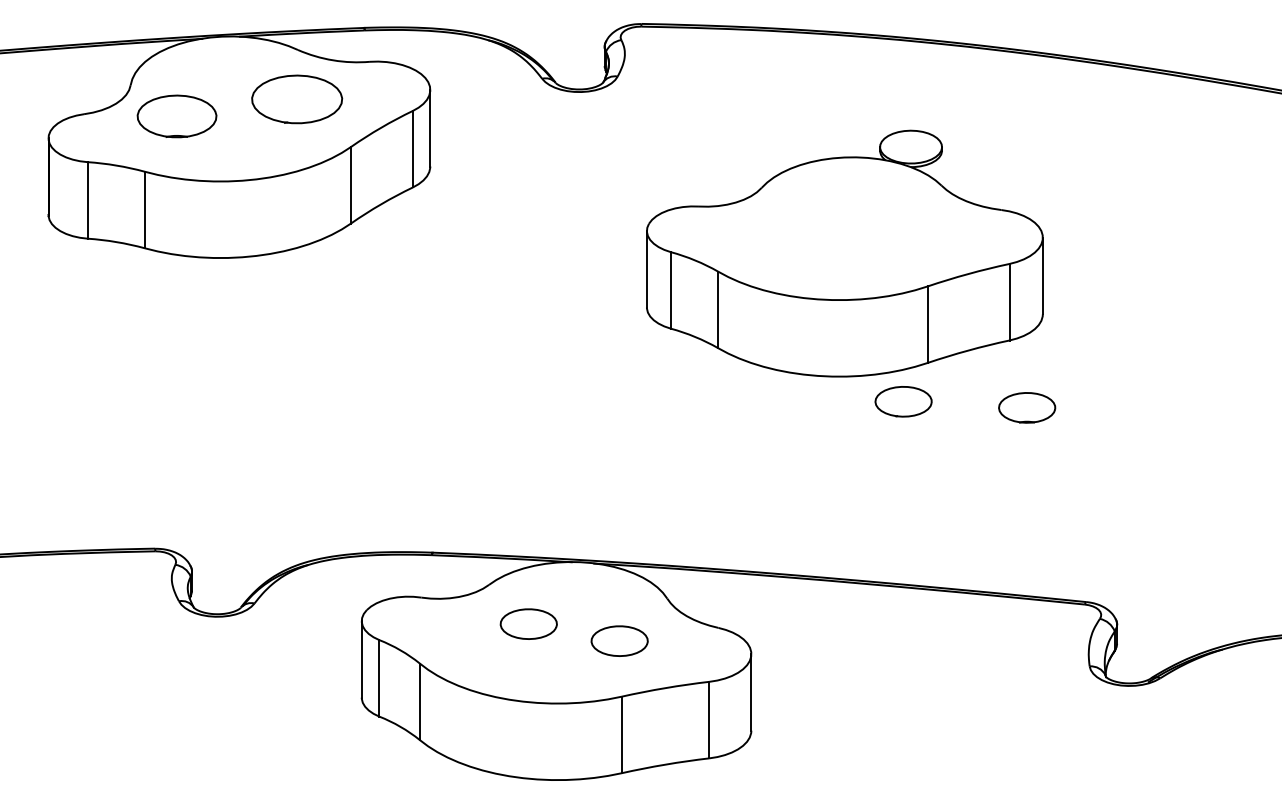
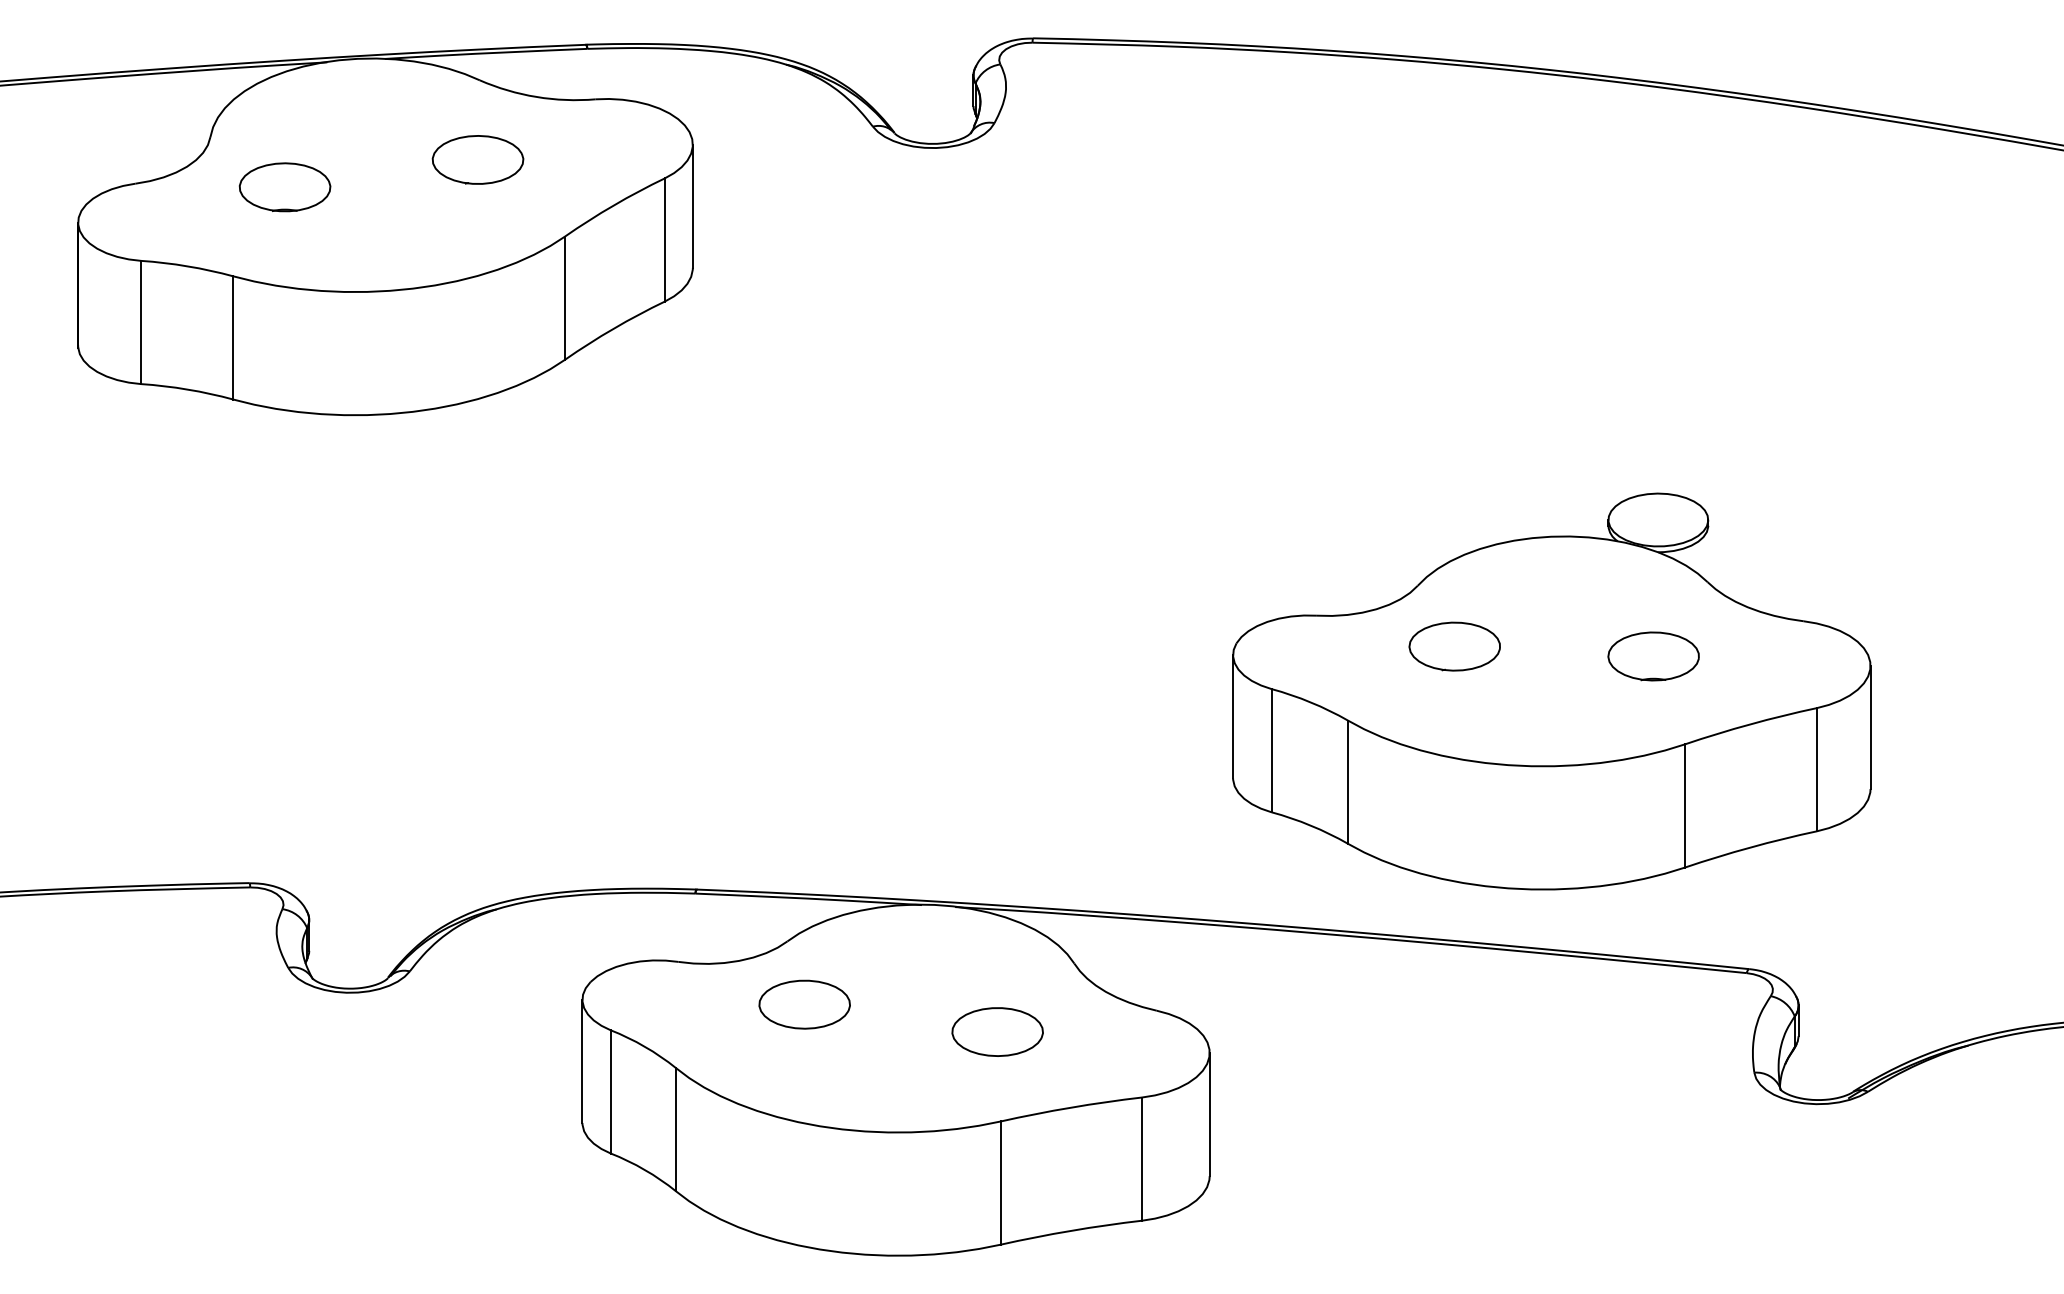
part: (296, 99) -> (477, 160), size x0.62
part: (176, 116) -> (284, 187), size x0.71
part: (844, 253) -> (1551, 691), moved
part: (528, 623) -> (804, 1003), moved

